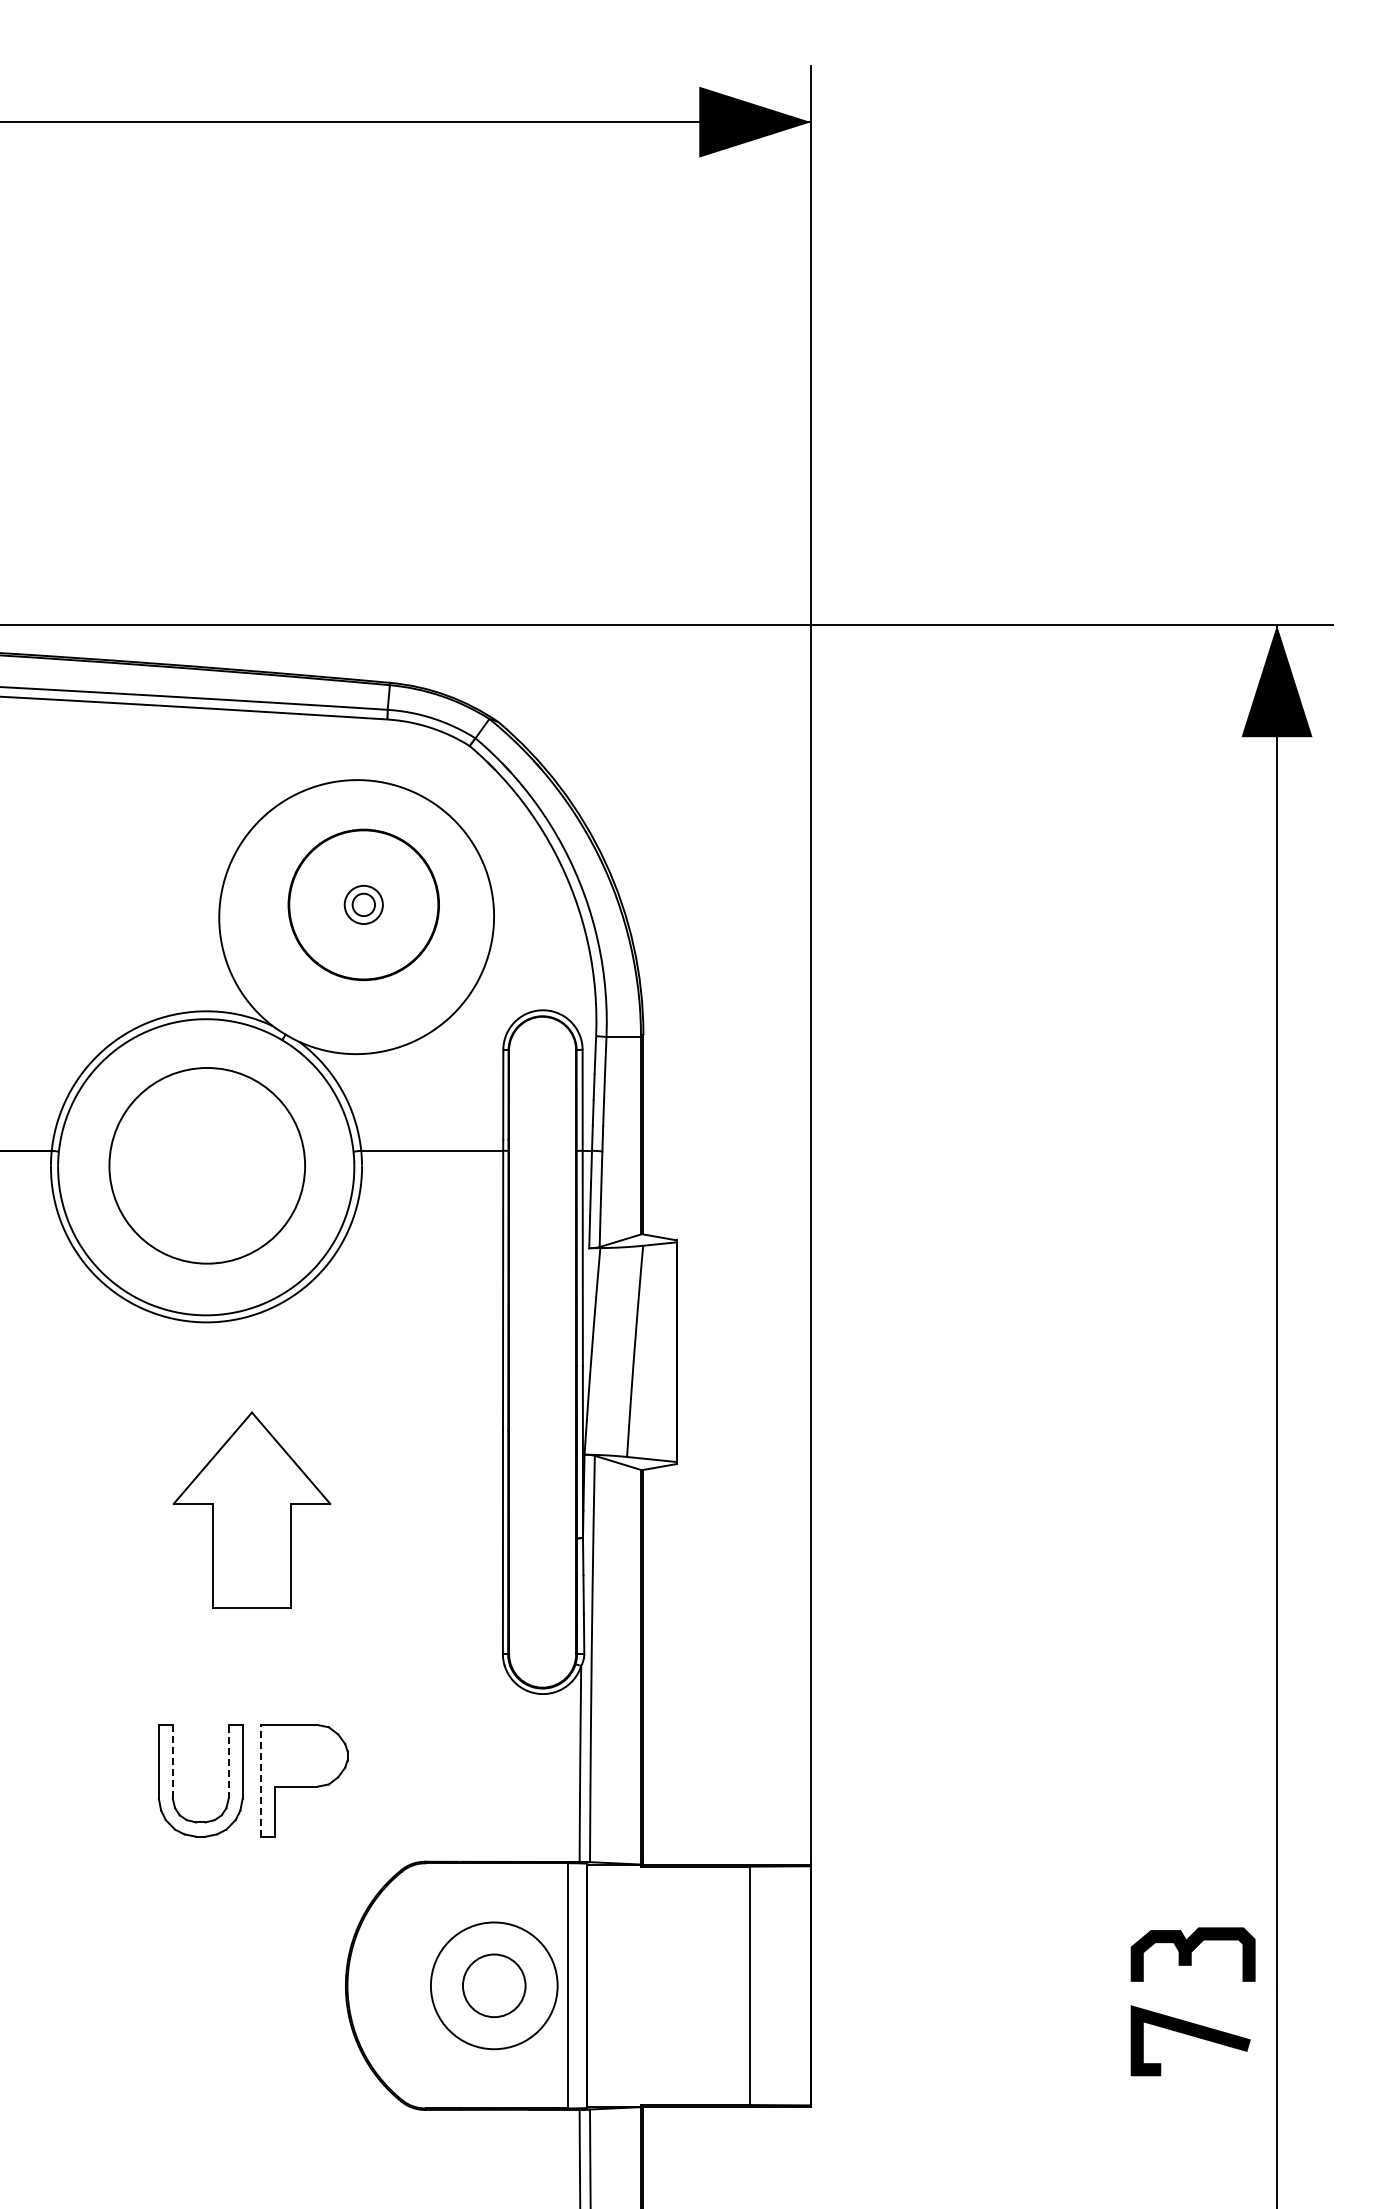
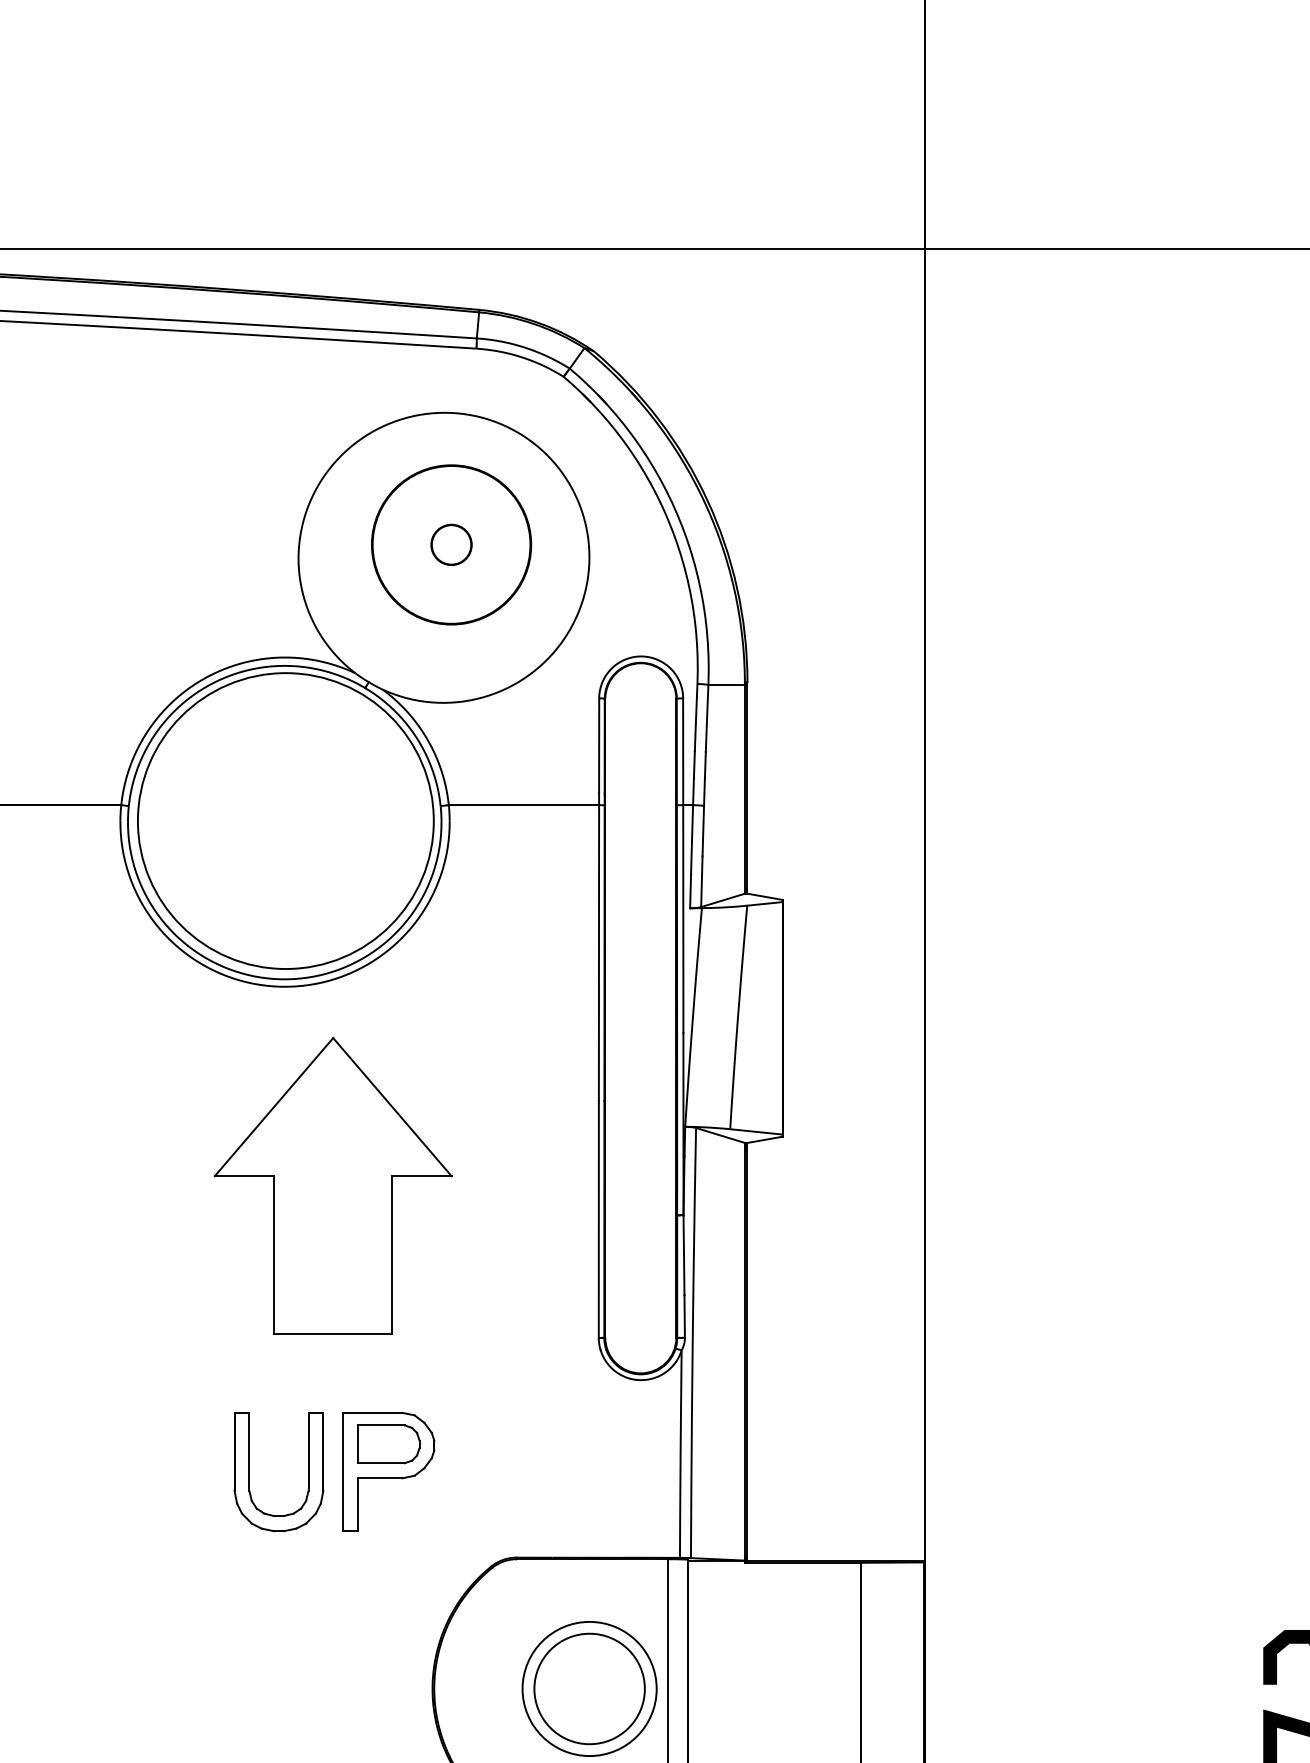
circle: (363, 904) -> (451, 544), size x1.67
circle: (207, 1165) -> (286, 820), size x1.43
part: (251, 1509) -> (332, 1184), size x1.43
part: (304, 1754) -> (388, 1444), added
line: (172, 1761) -> (249, 1451), dashed -> solid
line: (228, 1761) -> (308, 1451), dashed -> solid
line: (261, 1780) -> (343, 1471), dashed -> solid
circle: (494, 1985) -> (589, 1688), size x1.67

